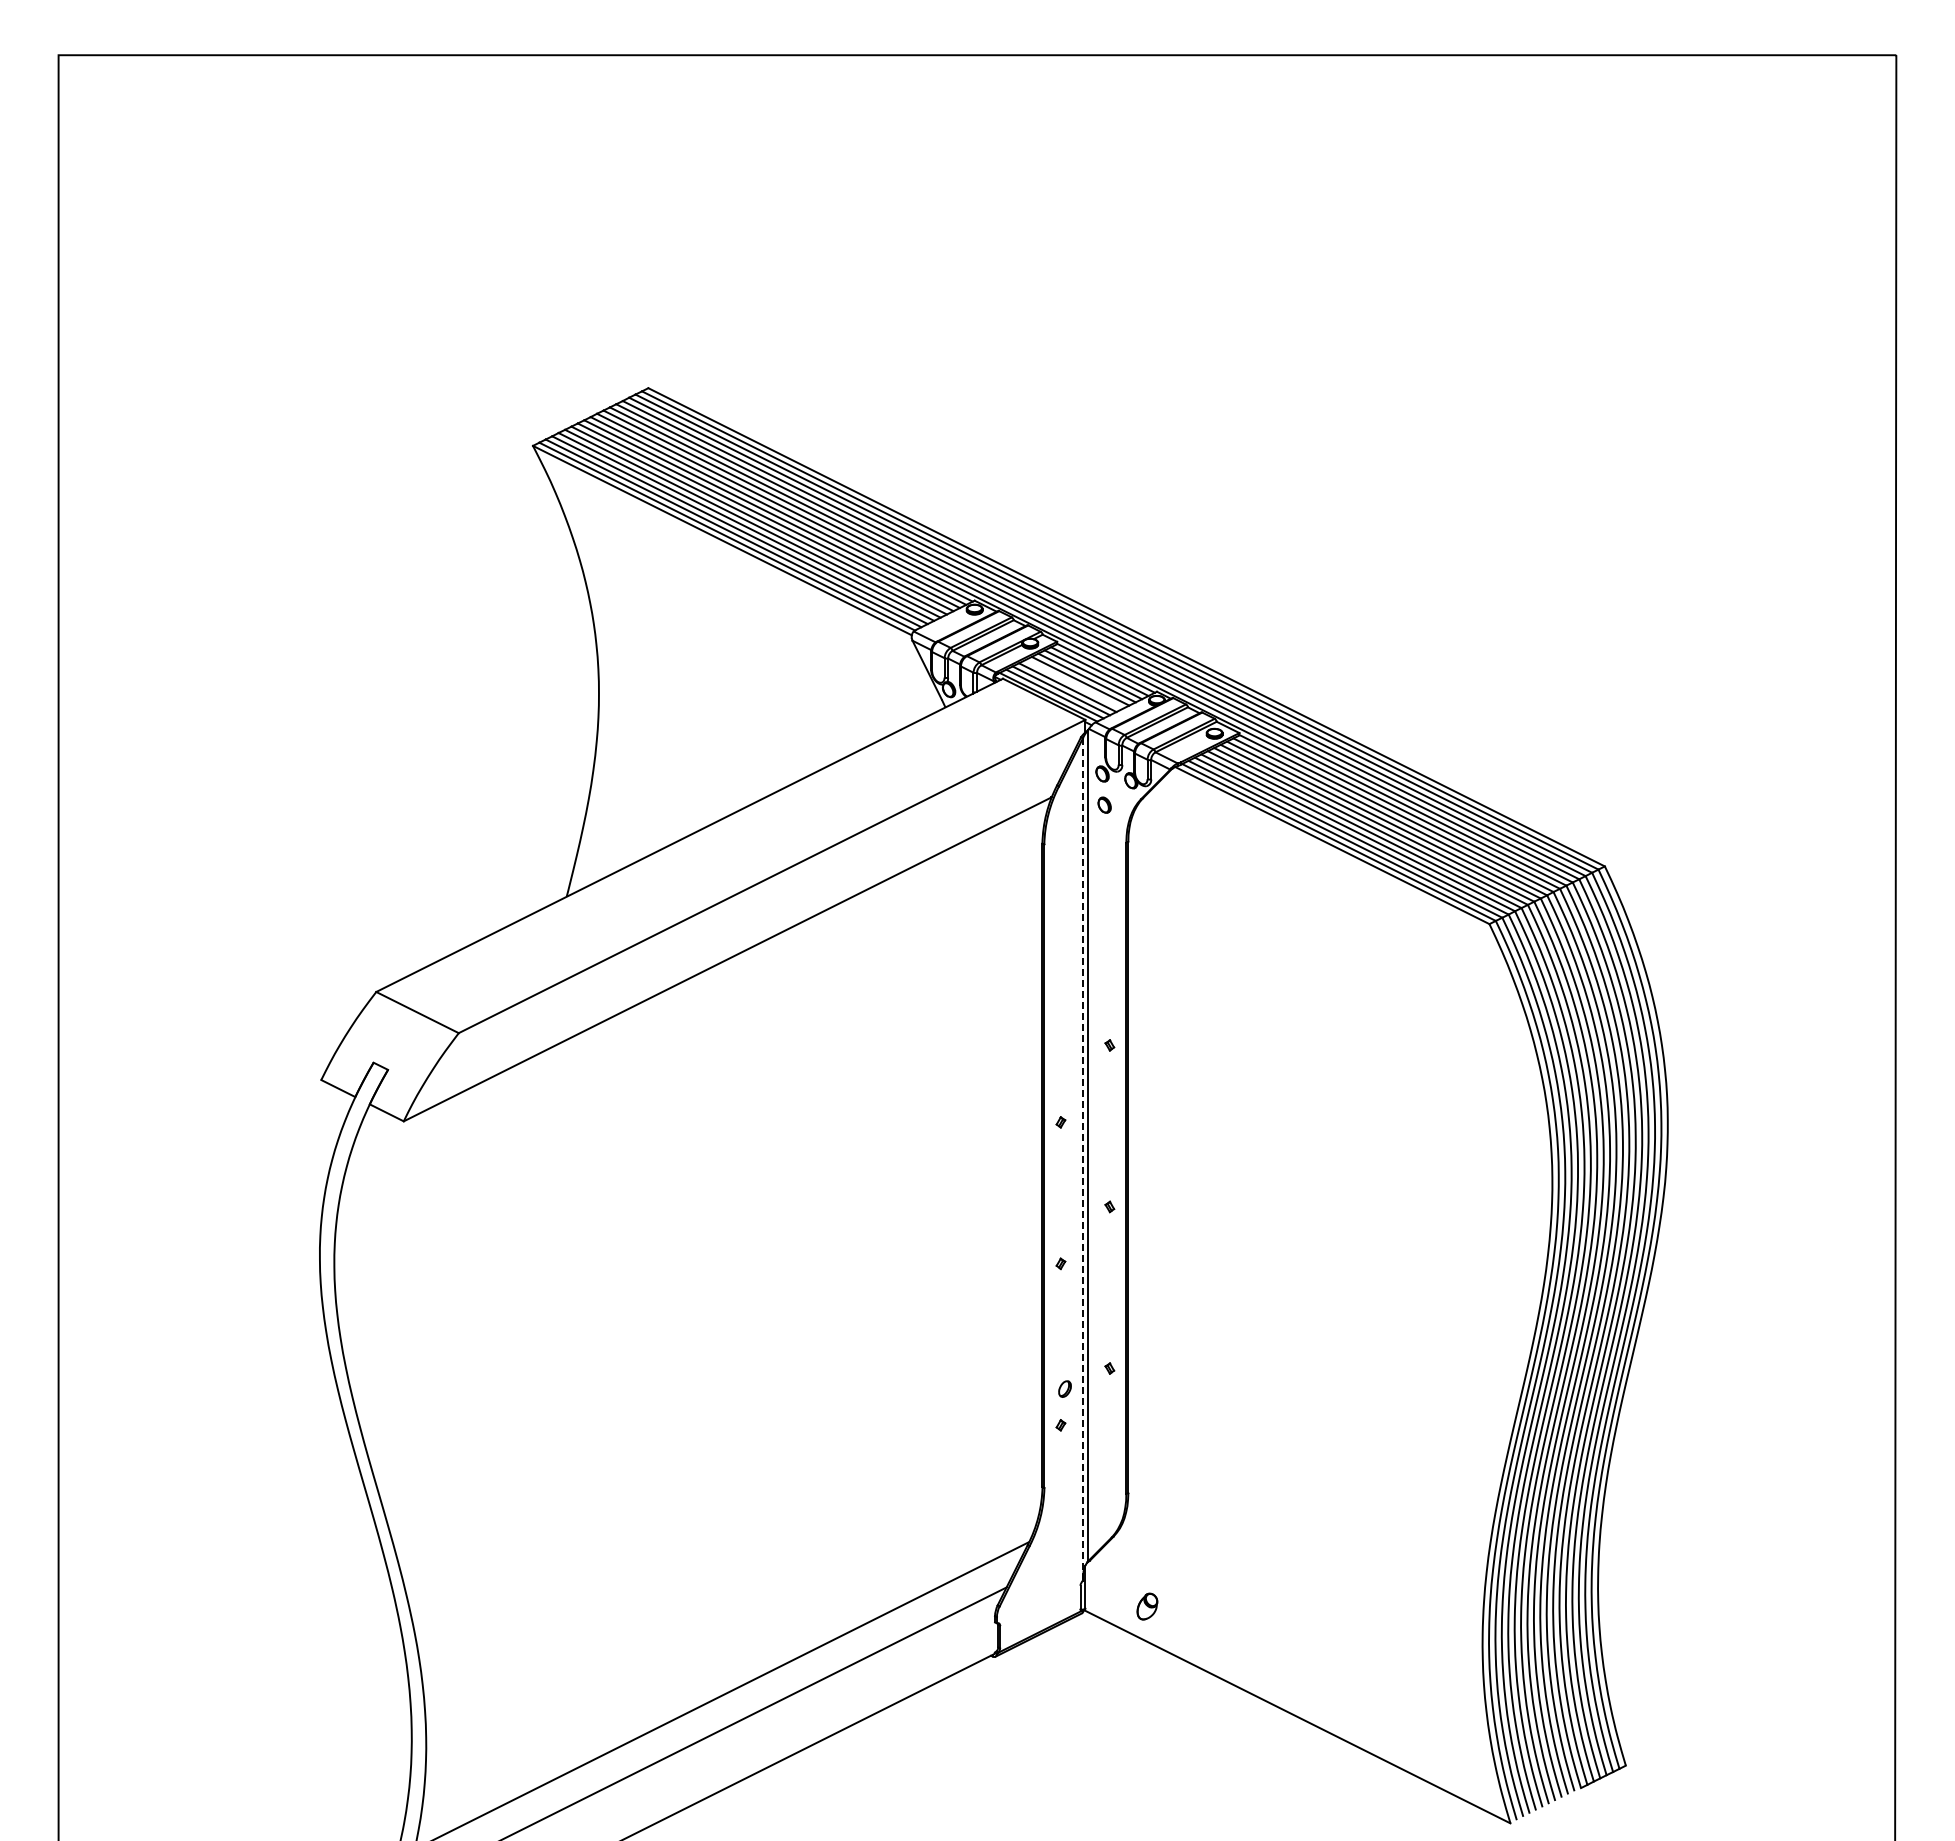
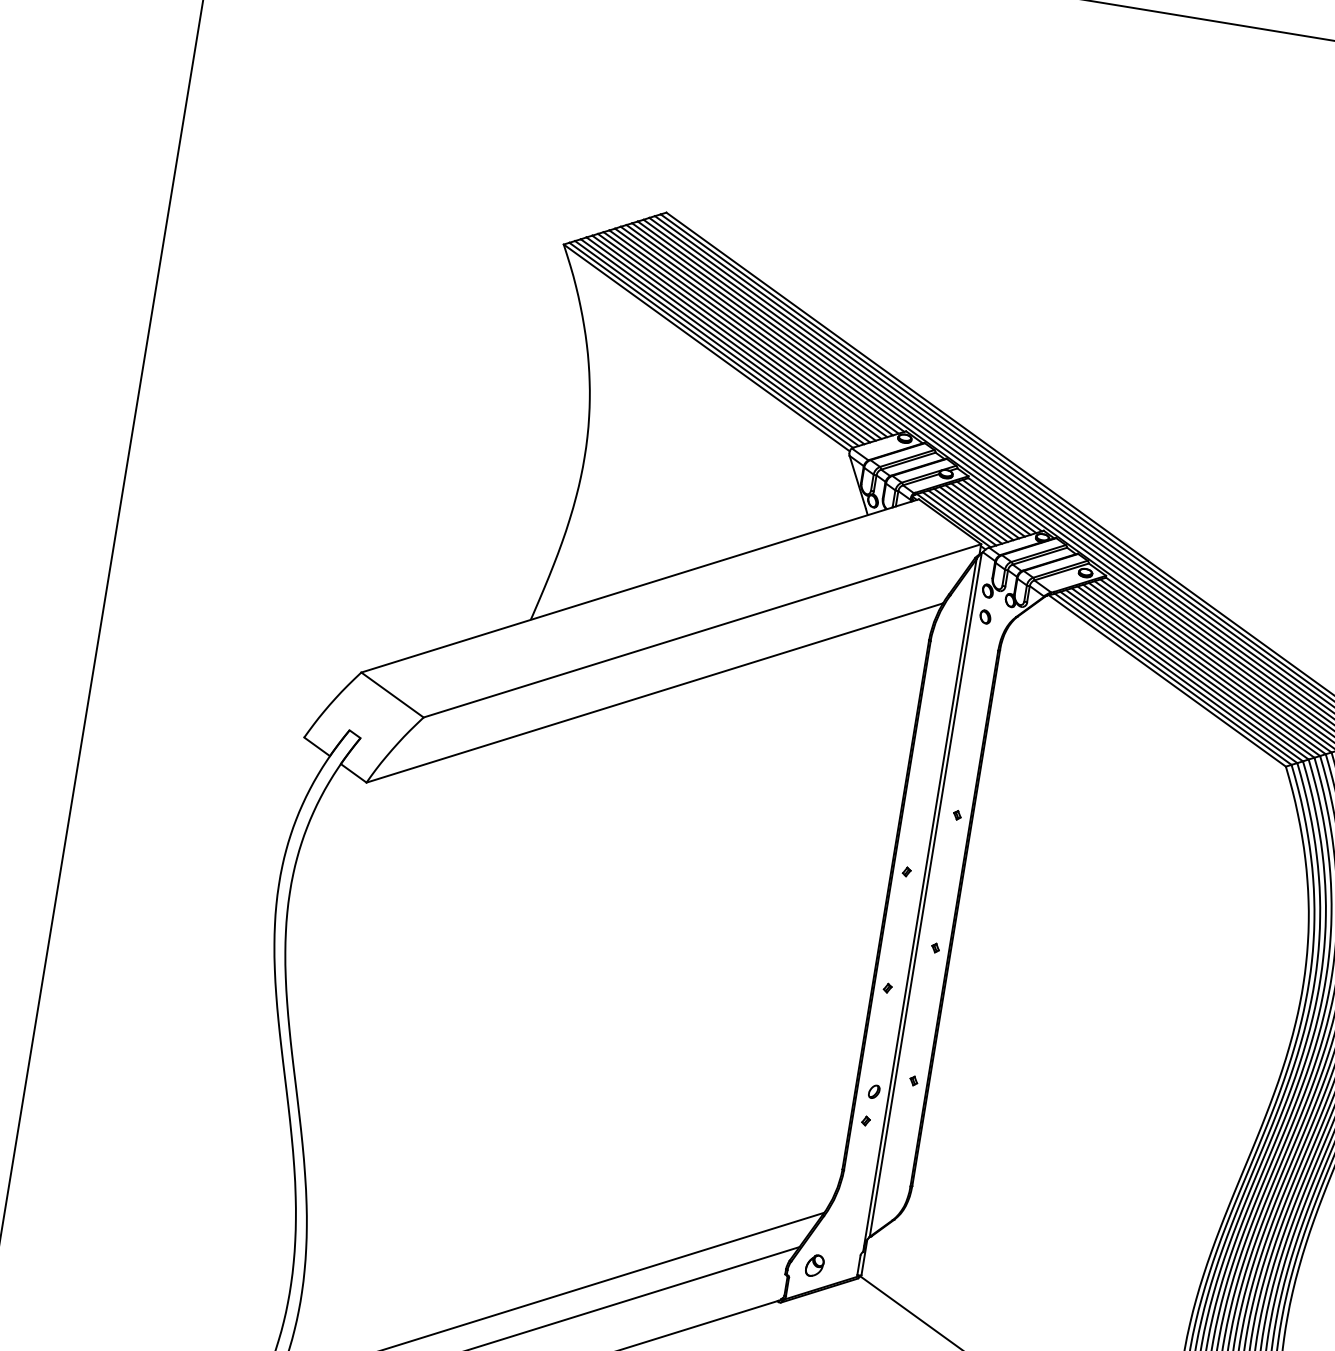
line: (1073, 684) -> (976, 513), added
line: (1082, 1160) -> (919, 906), dashed -> solid
part: (1147, 1606) -> (814, 1265), moved

